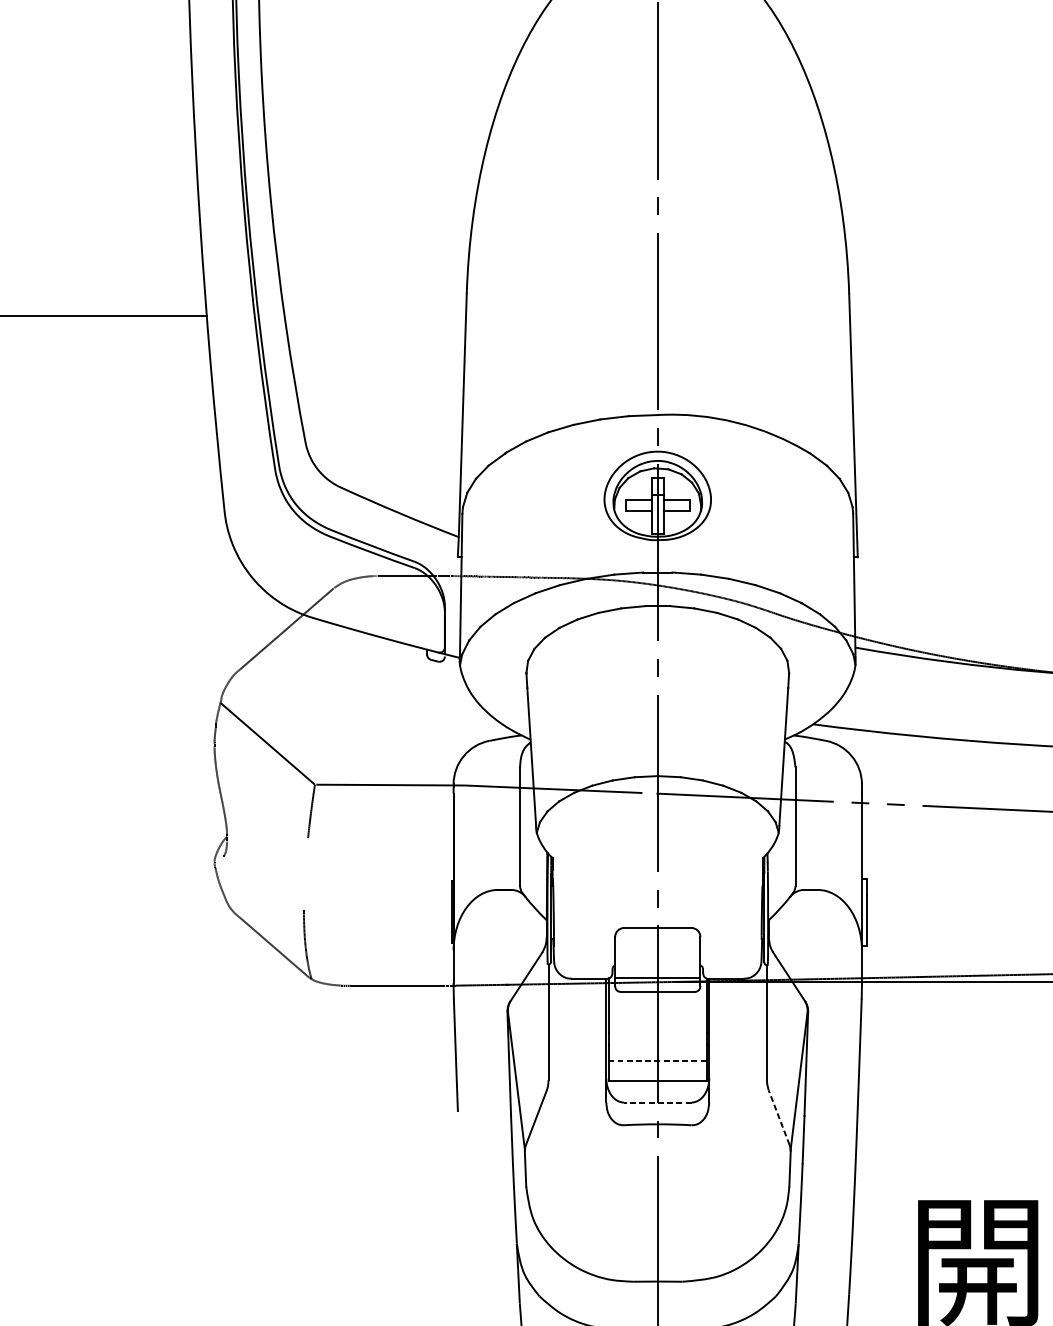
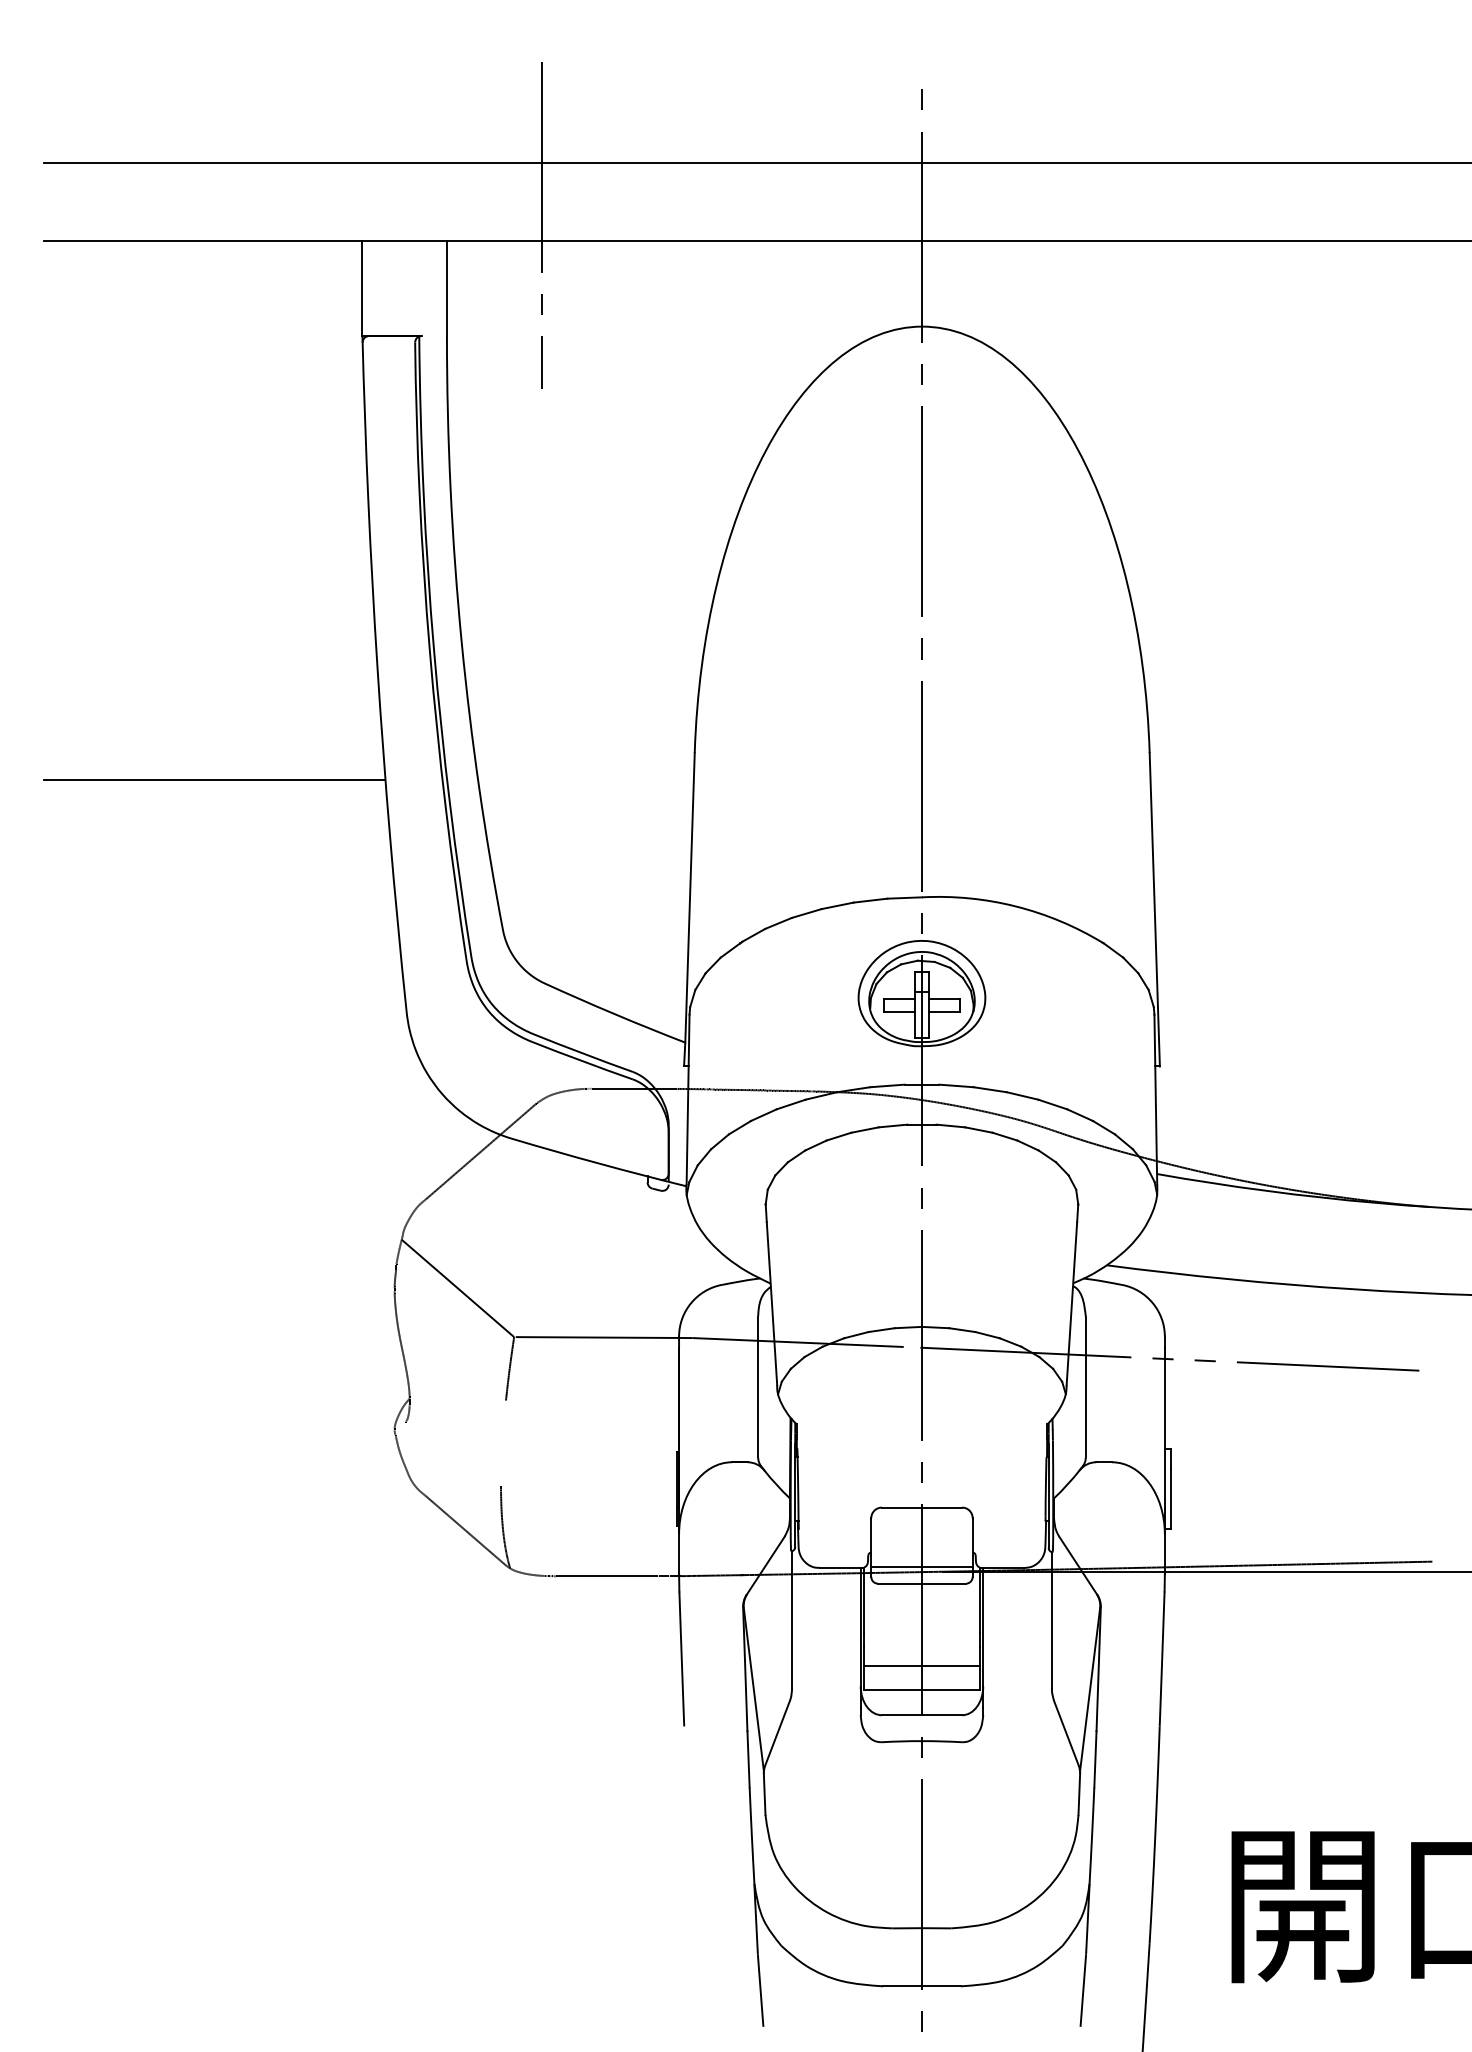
line: (657, 1060) -> (921, 1665), dashed -> solid
line: (657, 1102) -> (921, 1715), dashed -> solid
line: (779, 1117) -> (1066, 1733), dashed -> solid

